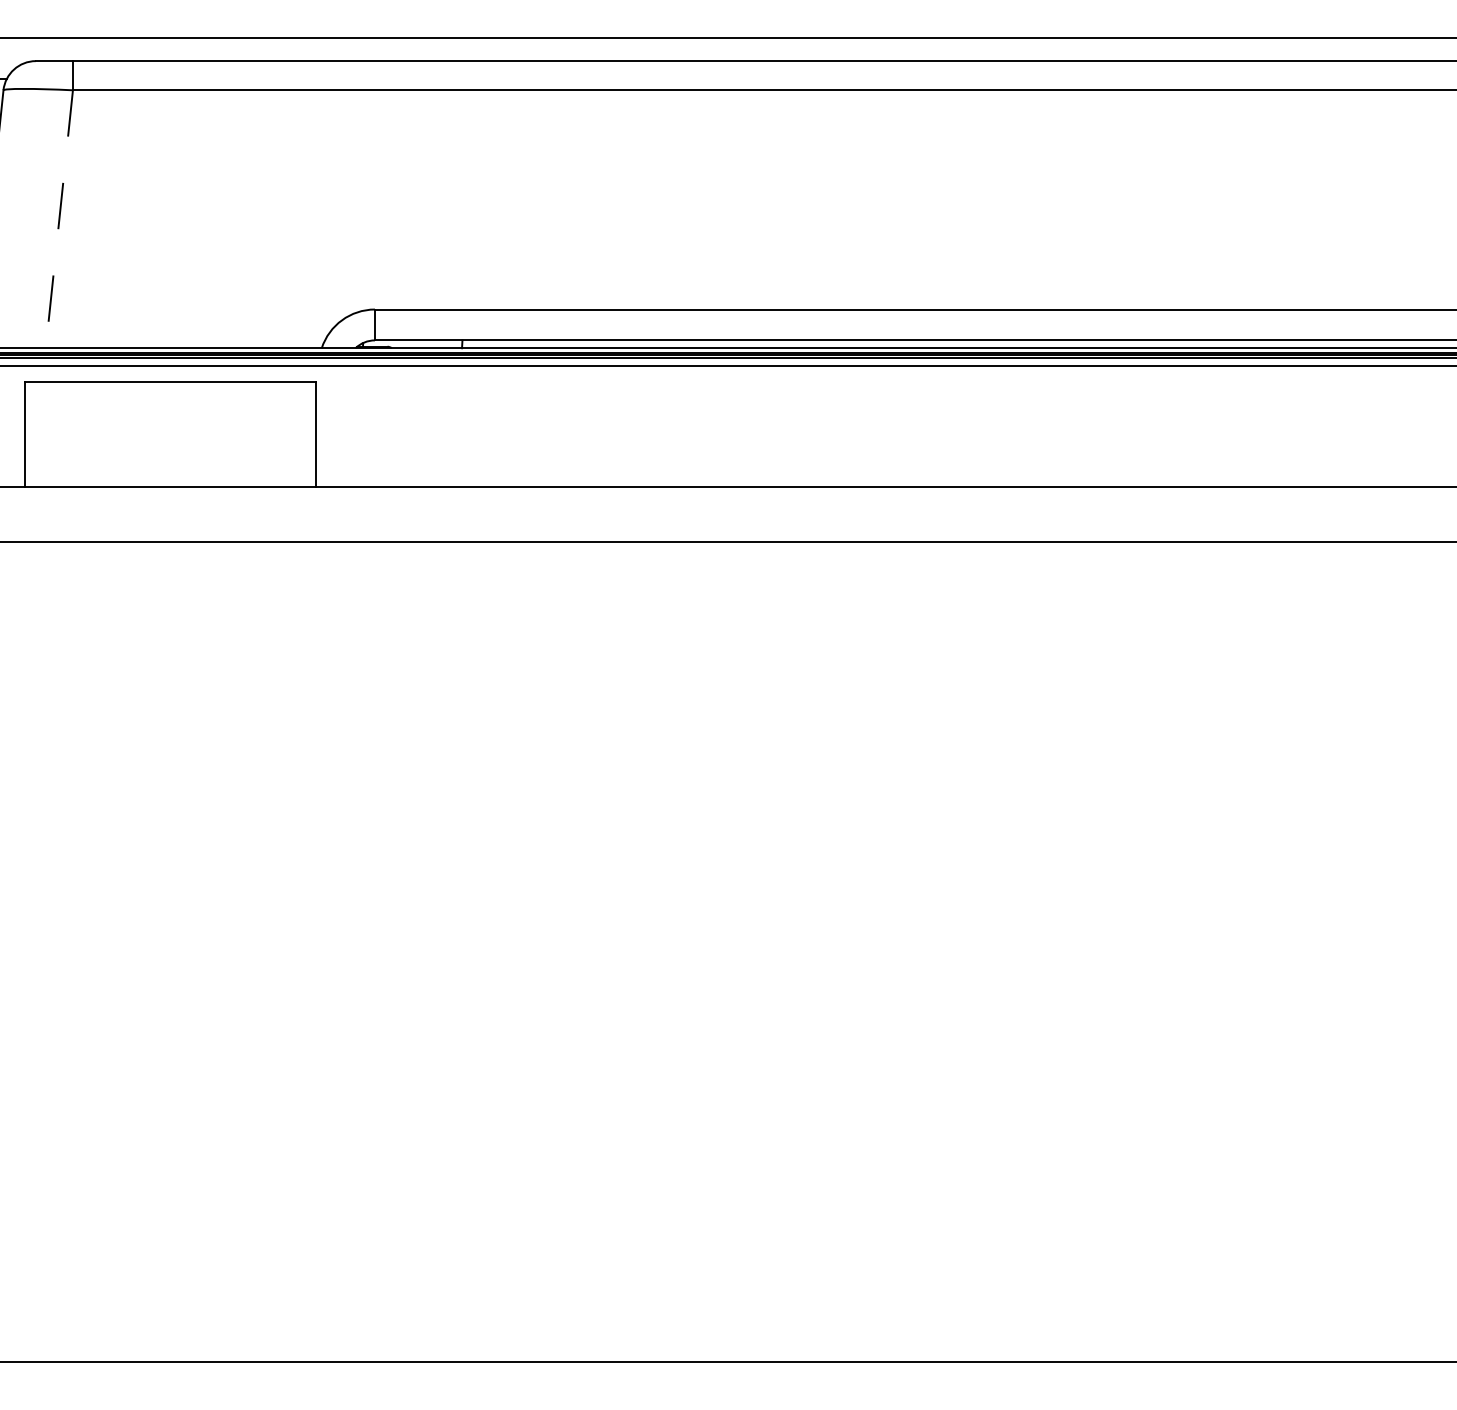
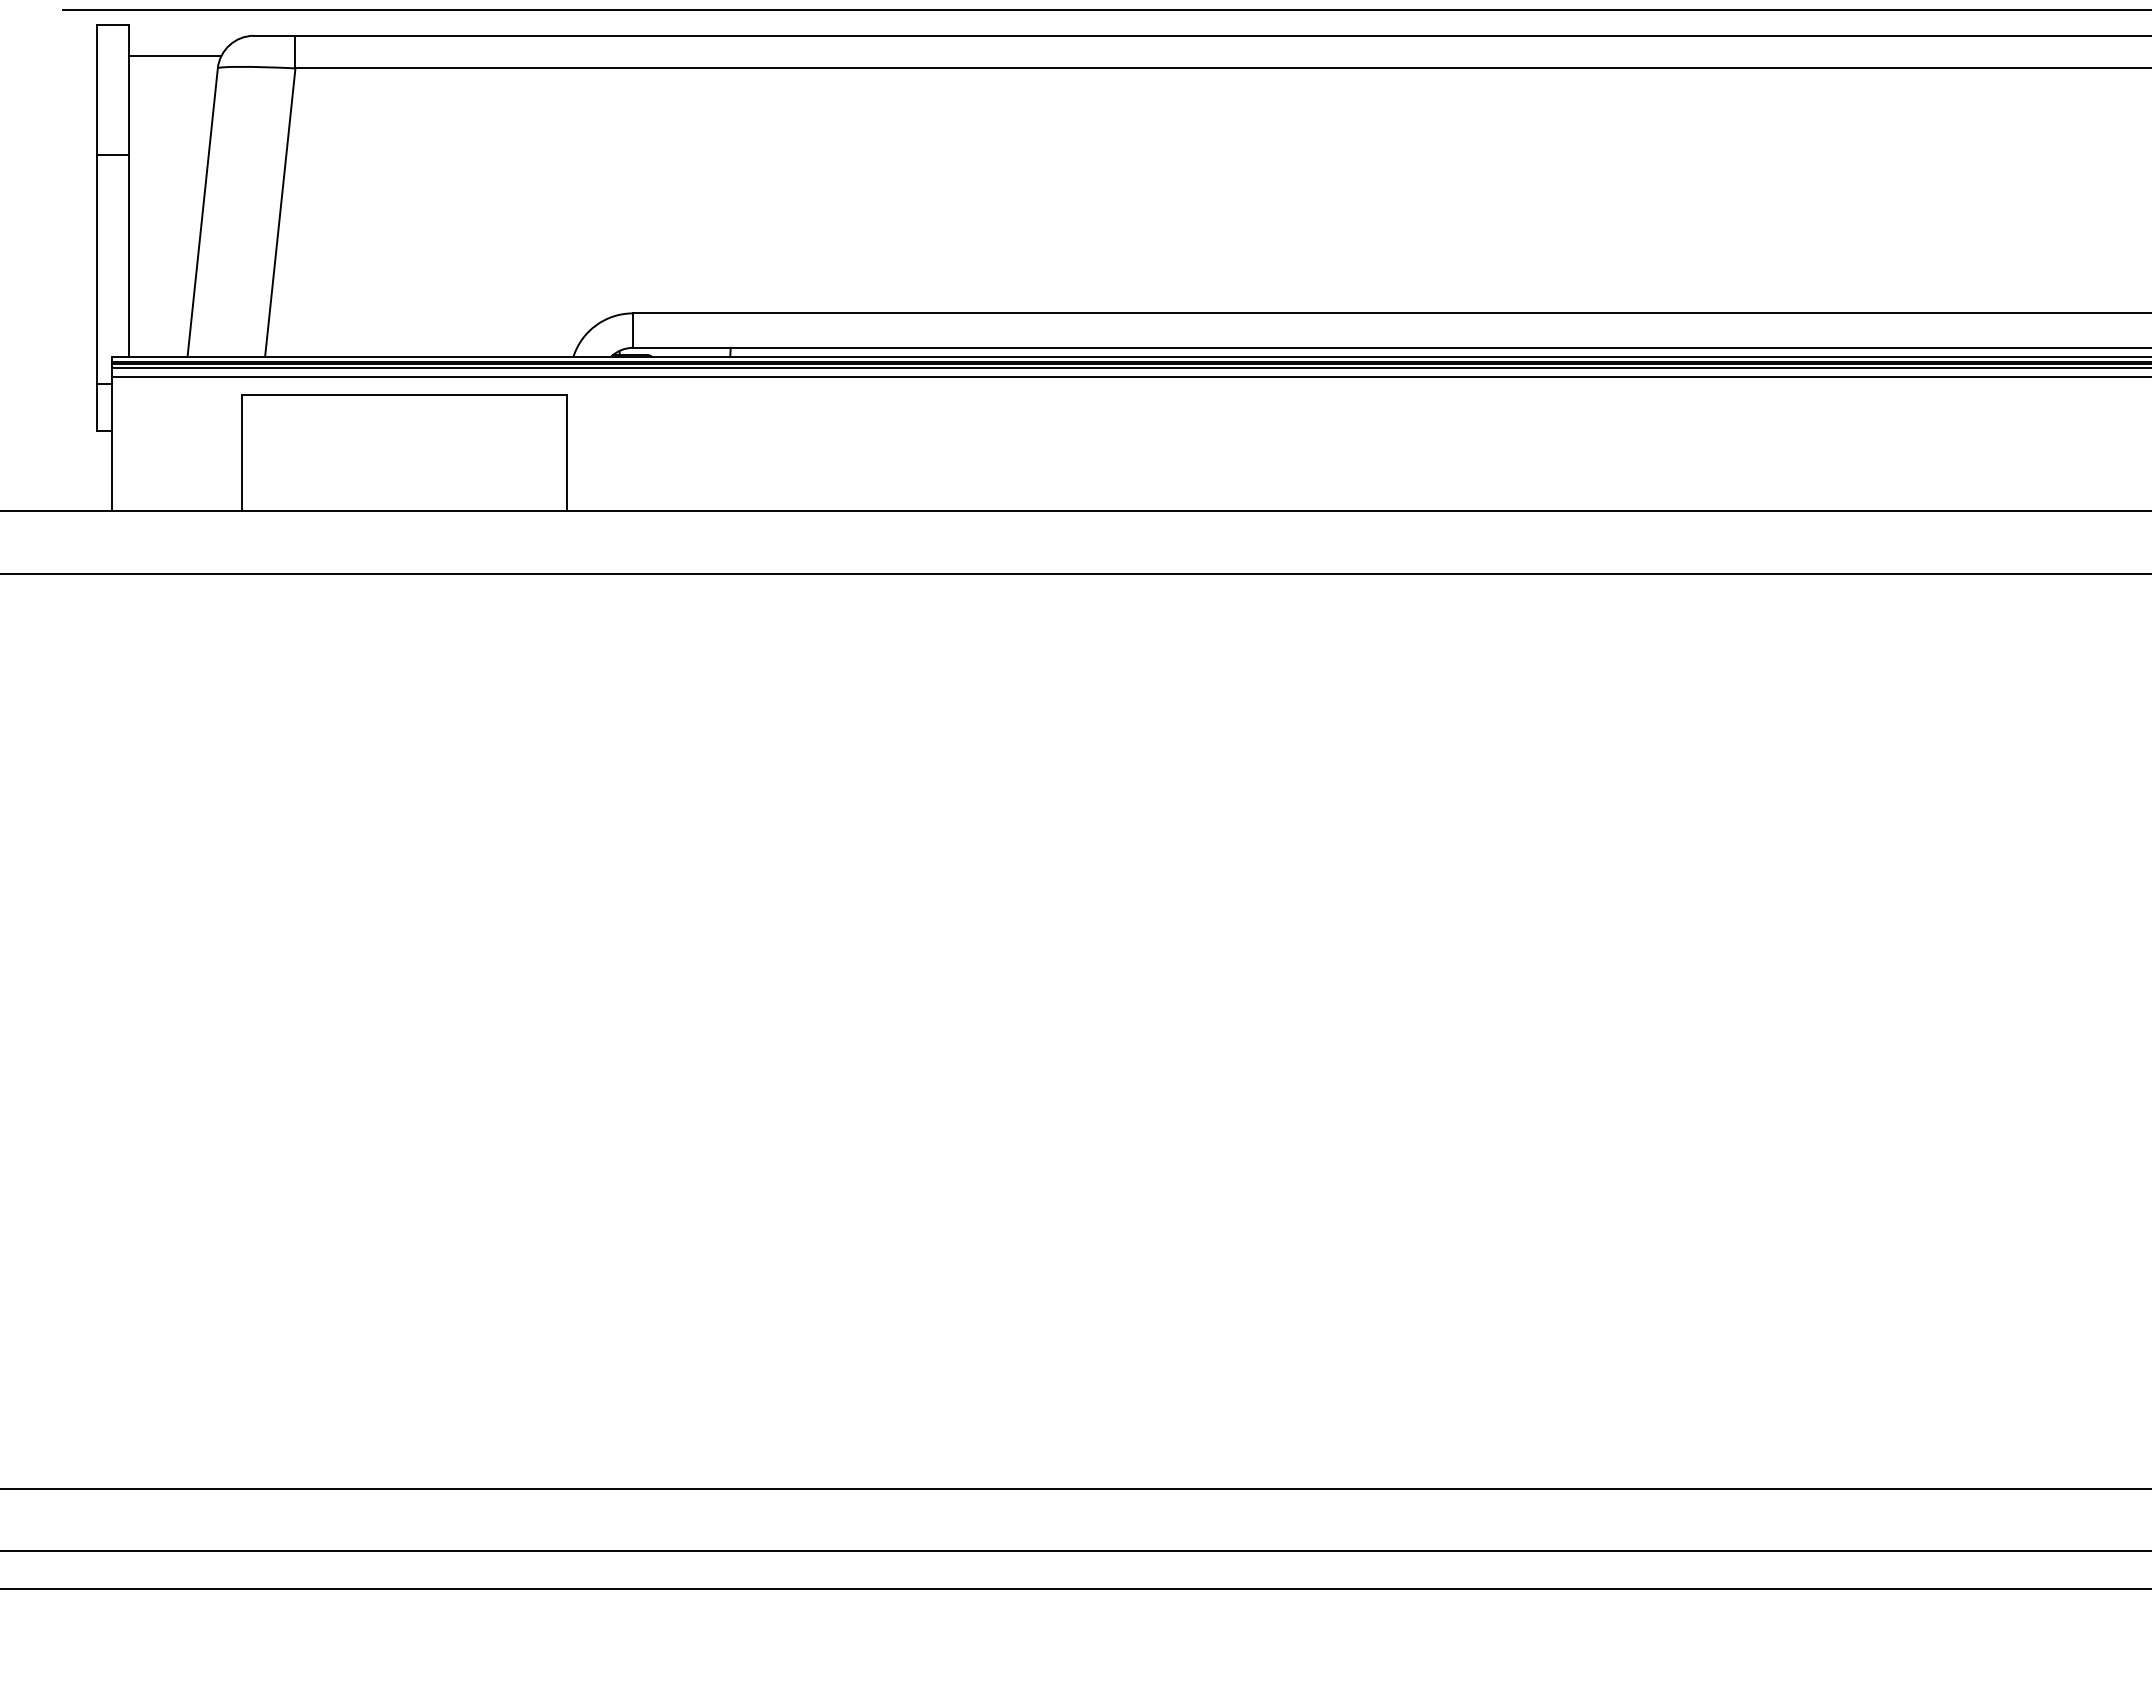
line: (59, 219) -> (280, 212), dashed -> solid

